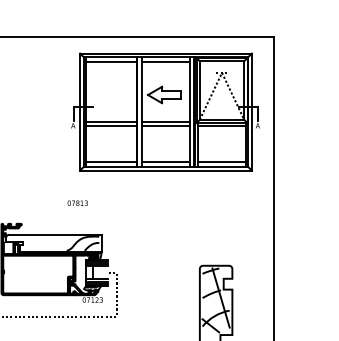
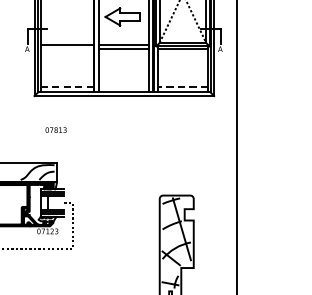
line: (110, 125) -> (66, 48), removed
line: (111, 162) -> (67, 87), solid -> dashed
line: (165, 162) -> (123, 87), removed
line: (222, 162) -> (183, 87), solid -> dashed
text: (77, 202) -> (55, 129), moved

